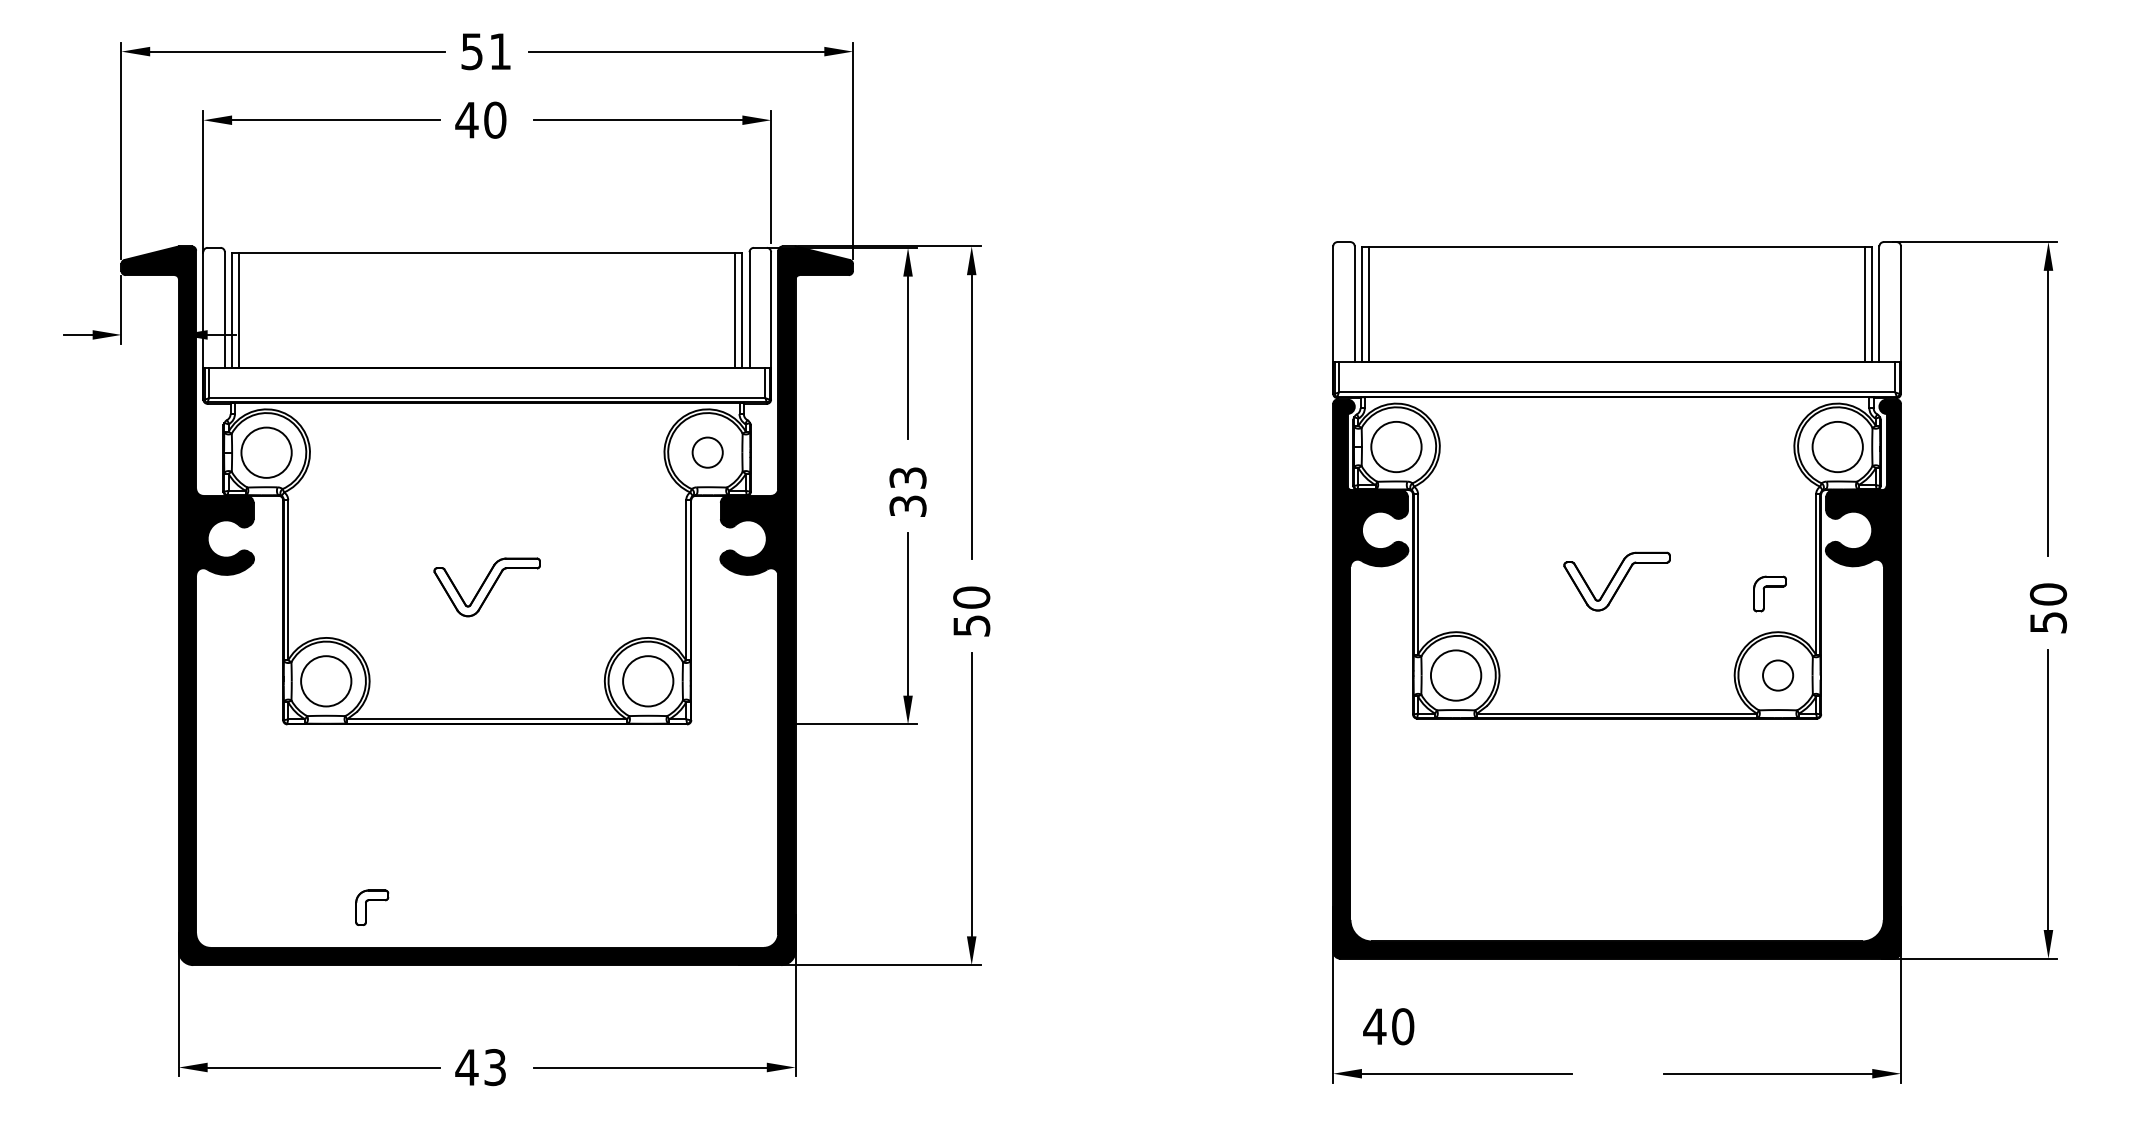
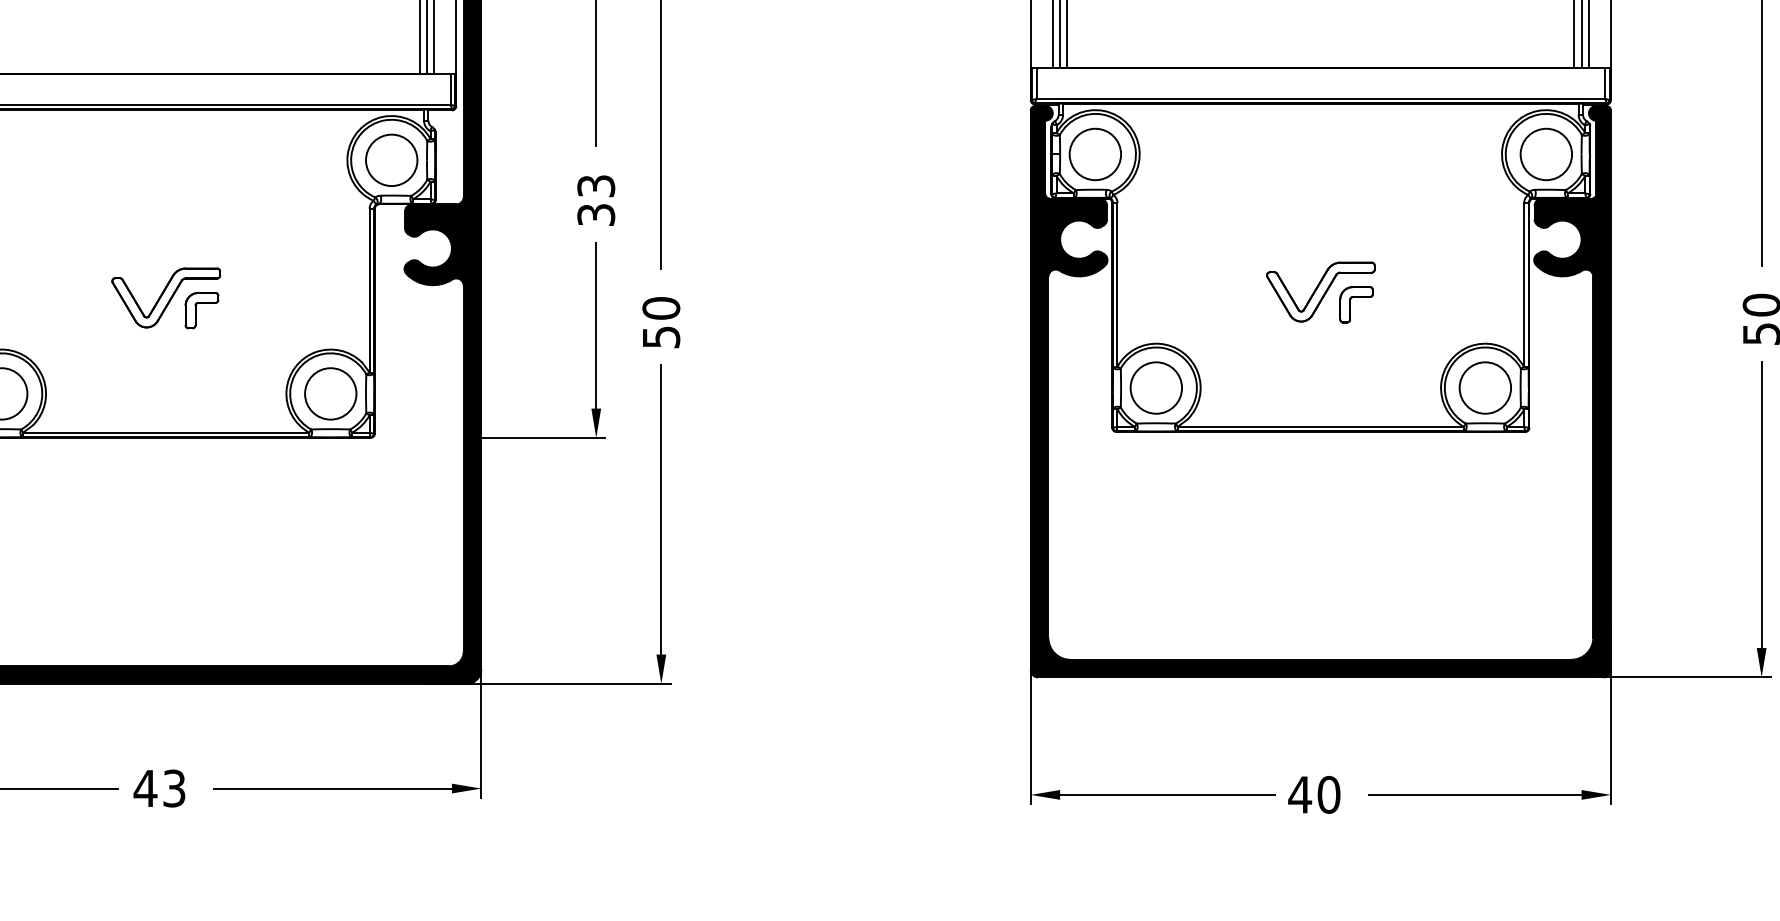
circle: (707, 452) -> (391, 160), size x1.67
part: (1769, 593) -> (1356, 304), moved
circle: (1777, 675) -> (1484, 387), size x1.67
part: (372, 907) -> (202, 310), moved
text: (1388, 1026) -> (1314, 794), moved

